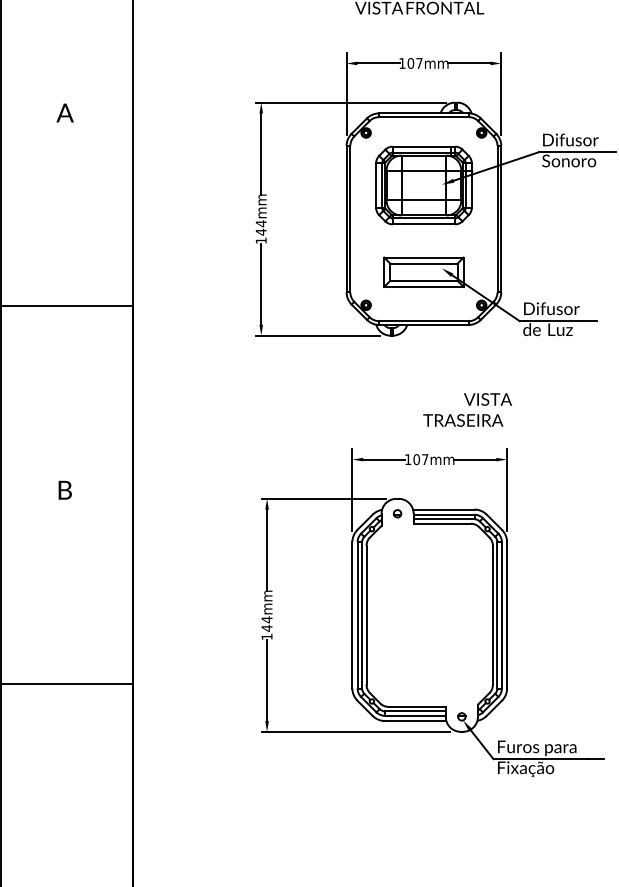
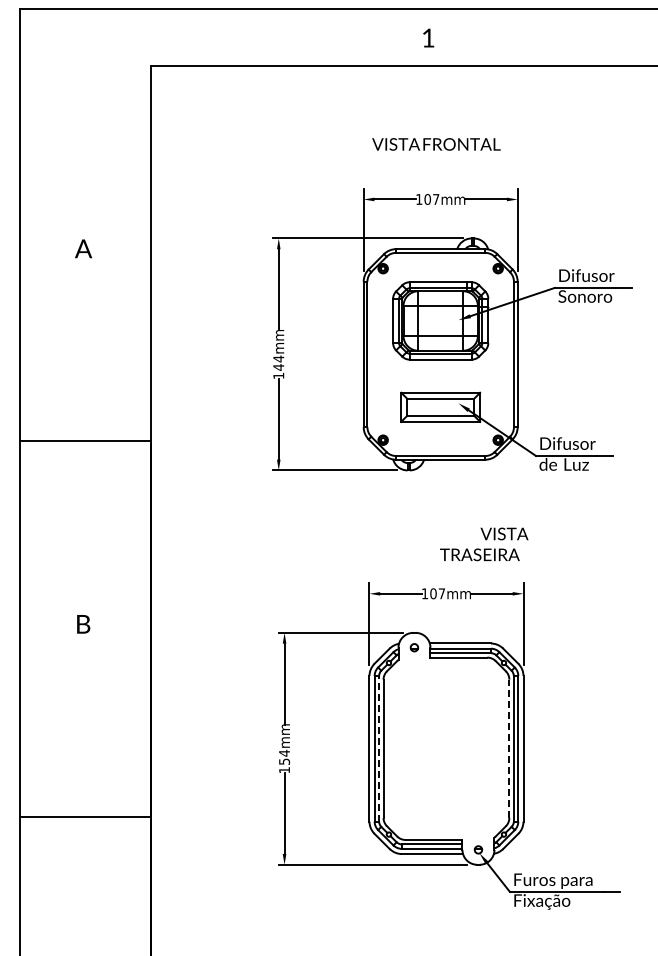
line: (362, 615) -> (379, 748), solid -> dashed
line: (493, 615) -> (509, 748), solid -> dashed
text: (267, 628) -> (284, 761), 144mm -> 154mm

